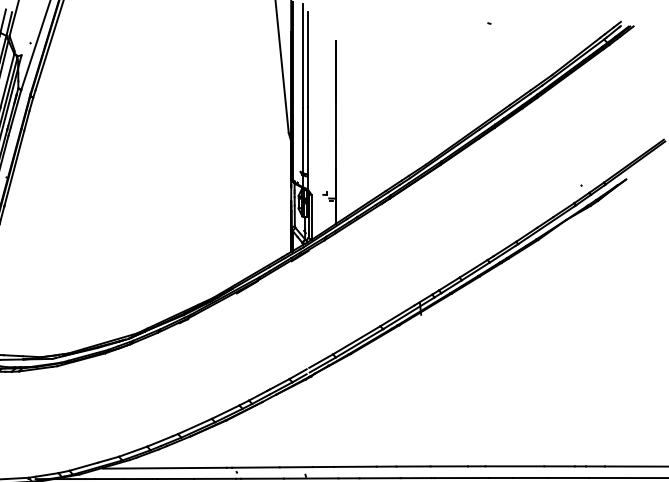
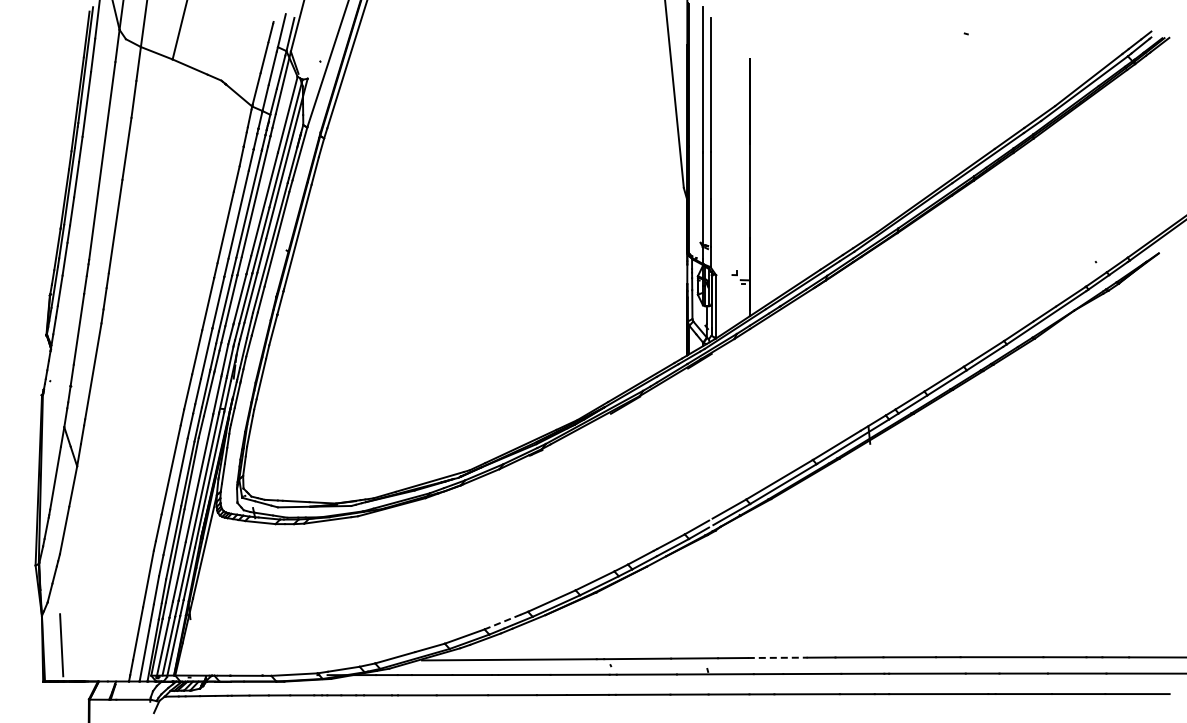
line: (159, 441) -> (502, 622), solid -> dashed
line: (355, 466) -> (777, 657), solid -> dashed

